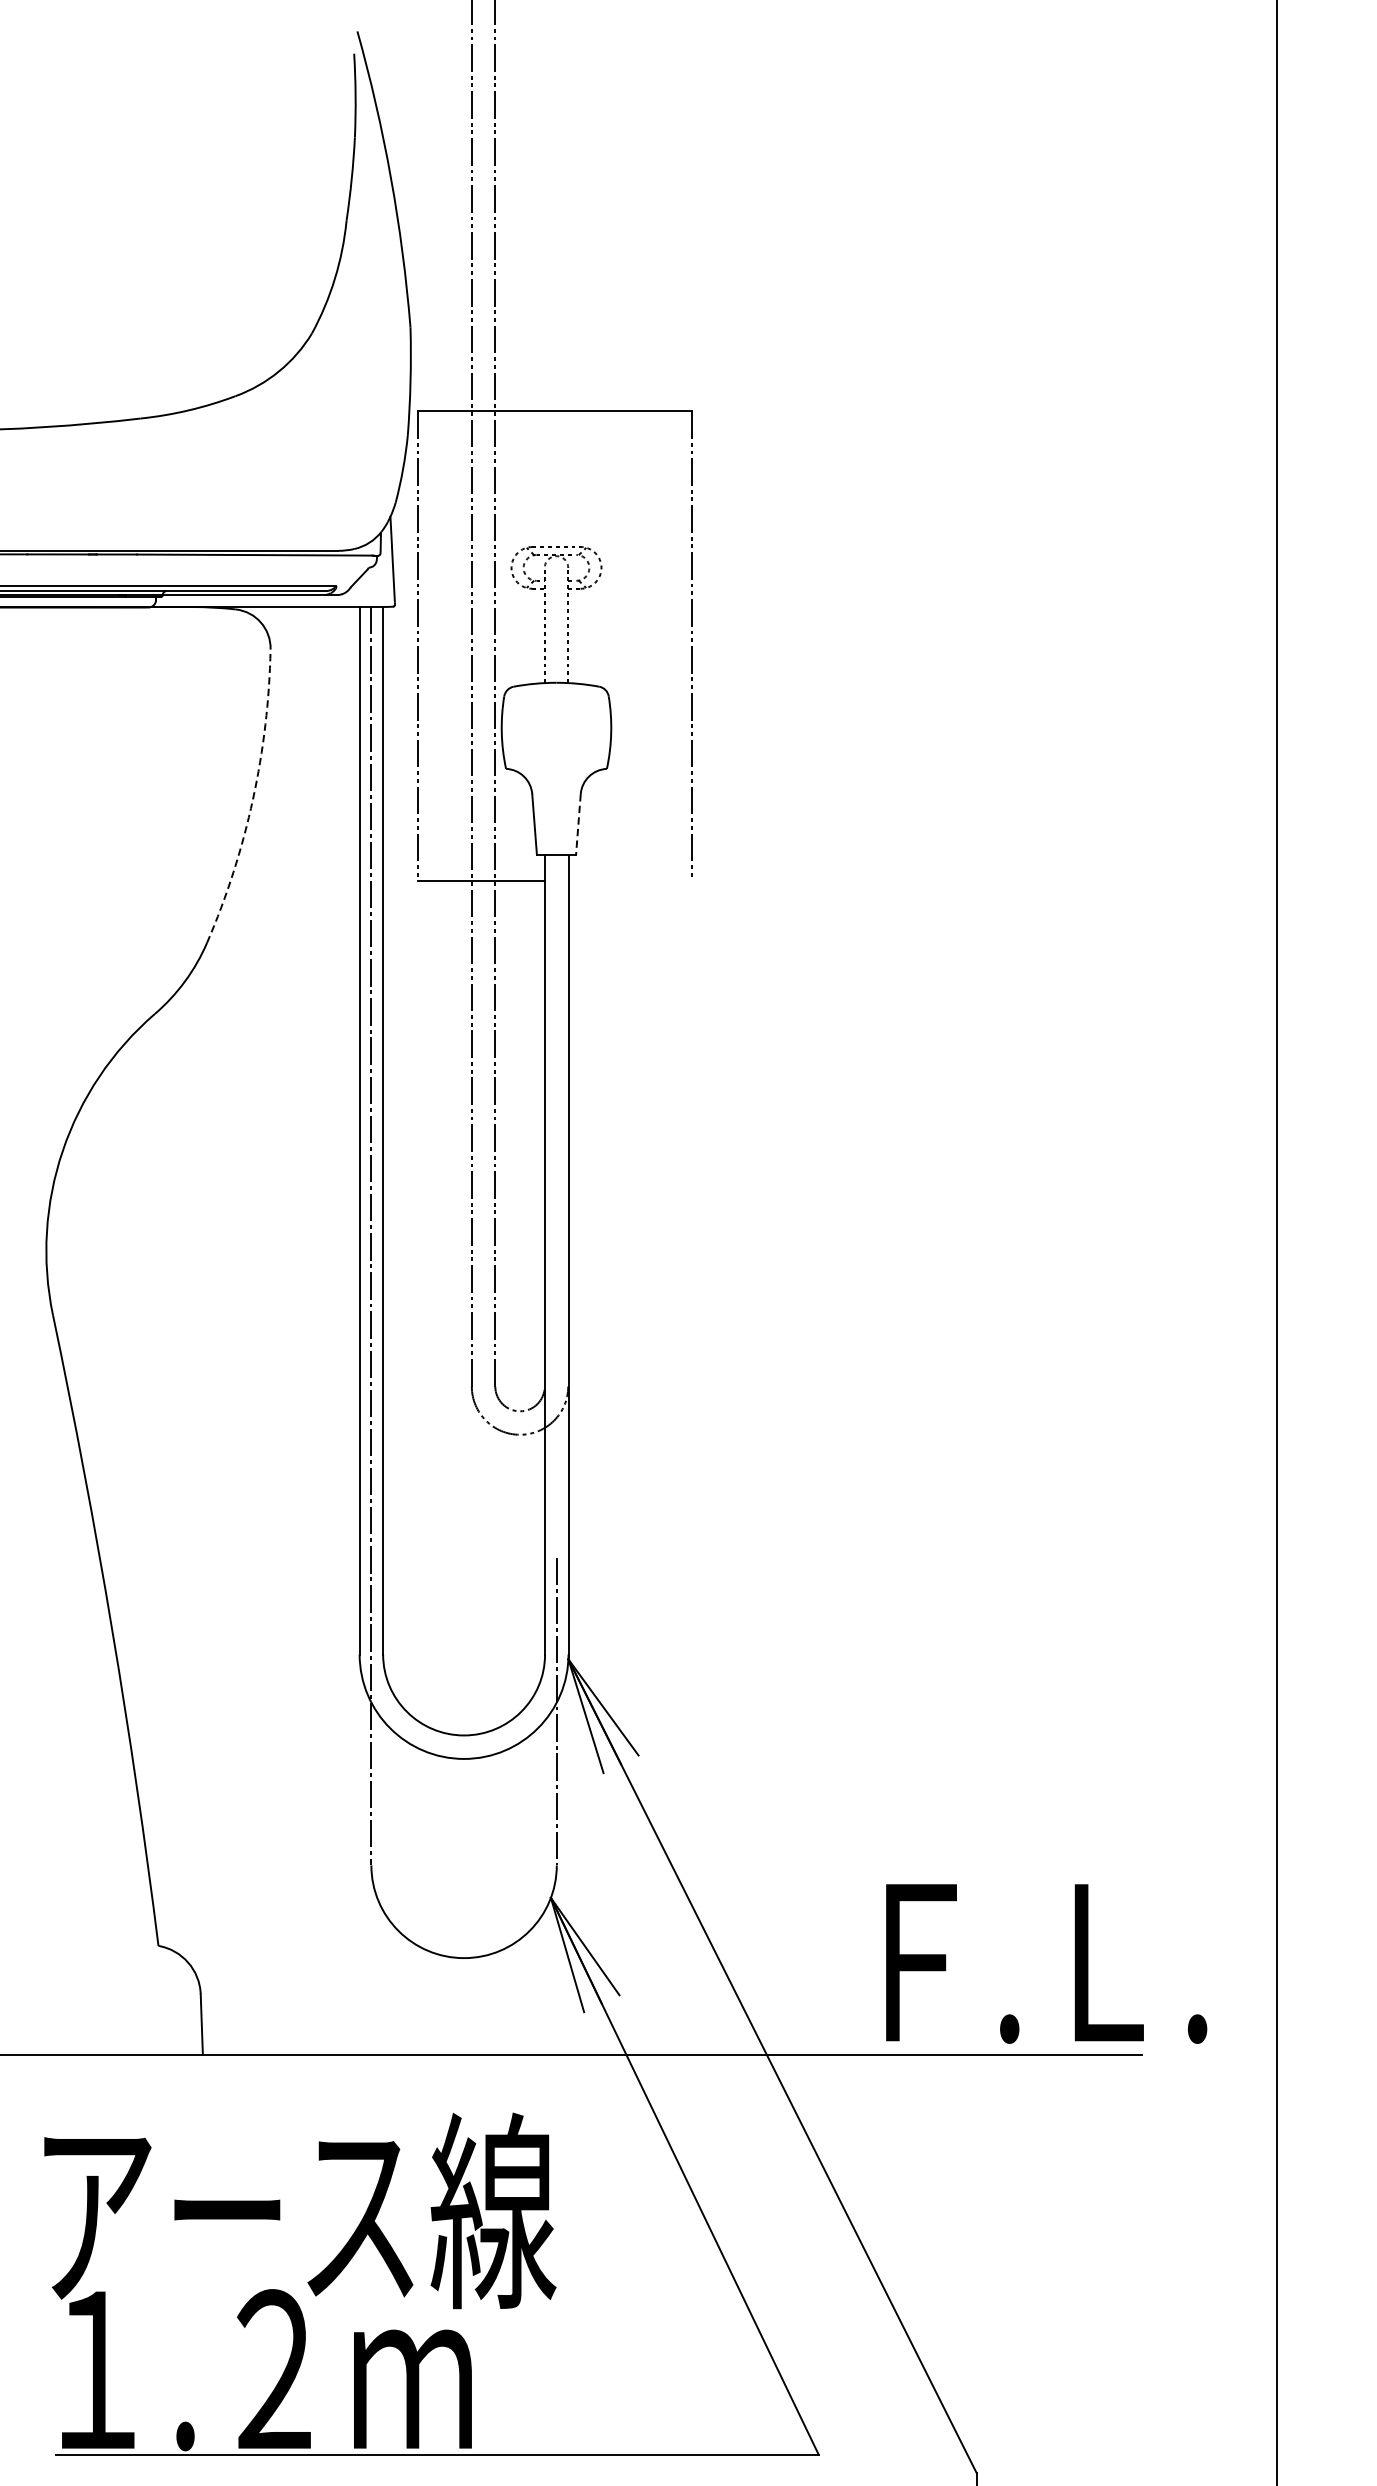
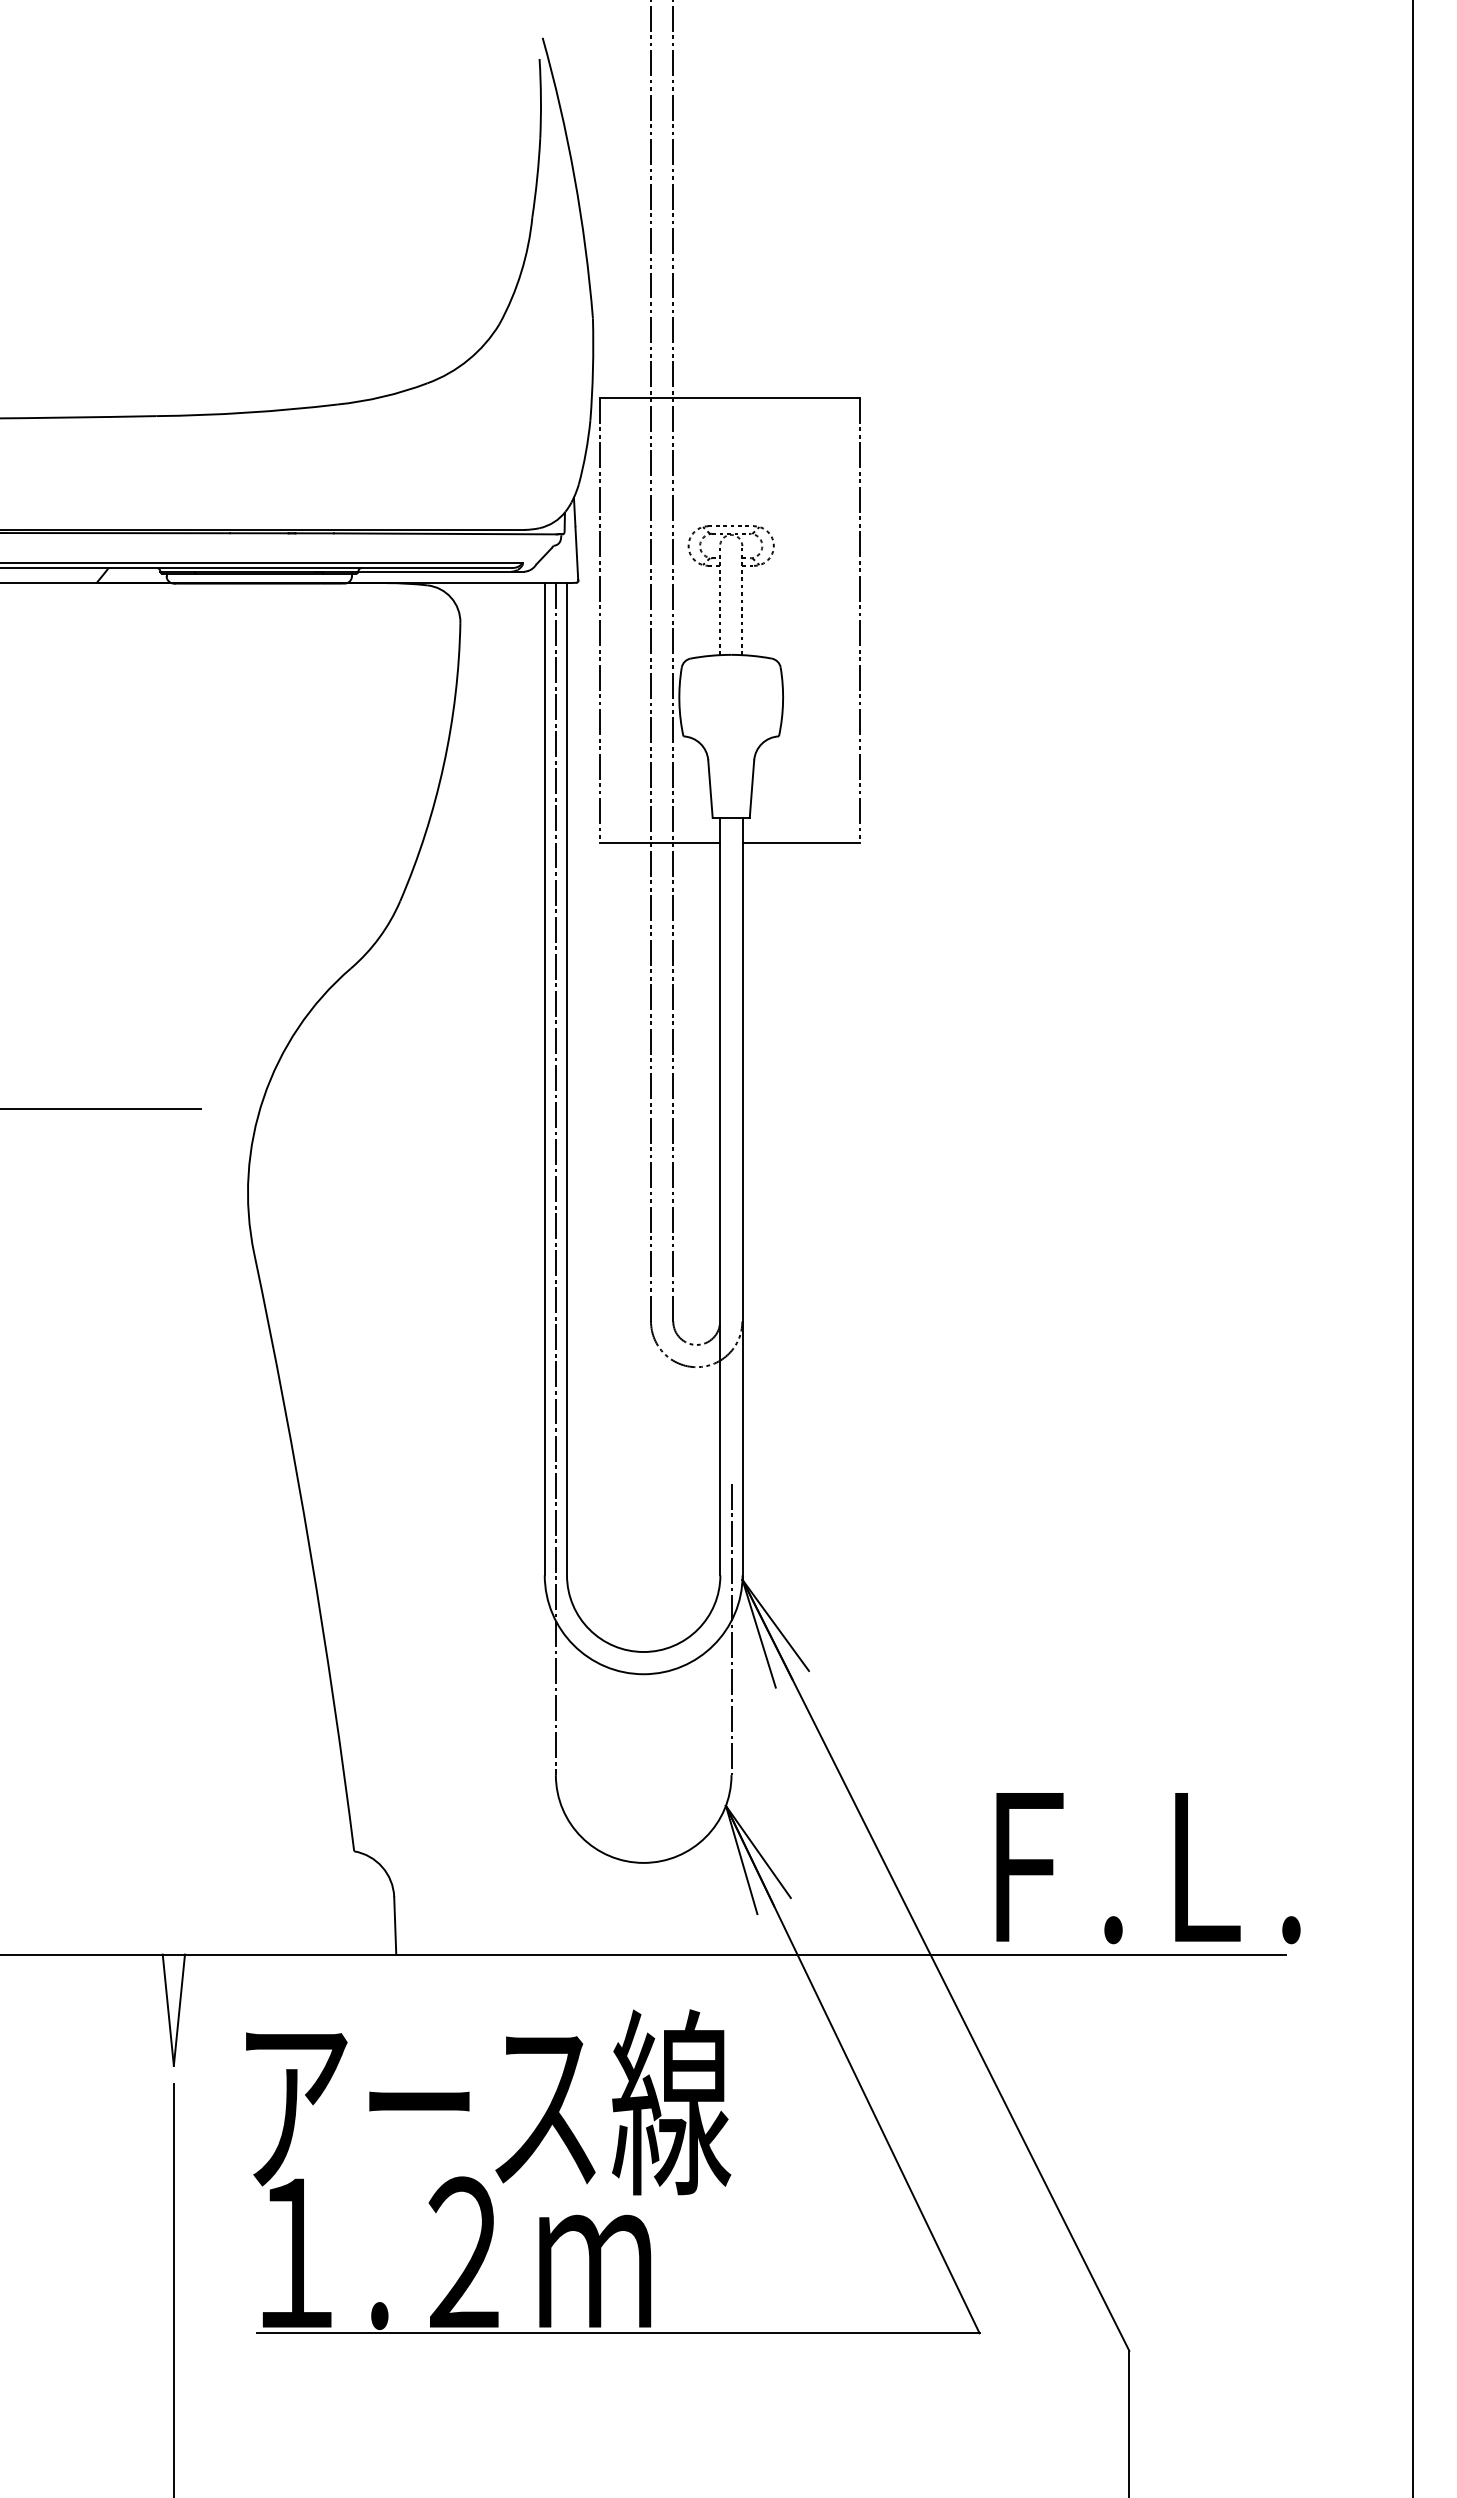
arc: (252, 799) -> (443, 765), dashed -> solid
line: (577, 824) -> (751, 789), dashed -> solid
line: (629, 880) -> (800, 842), added
text: (1046, 1964) -> (1148, 1868), moved

